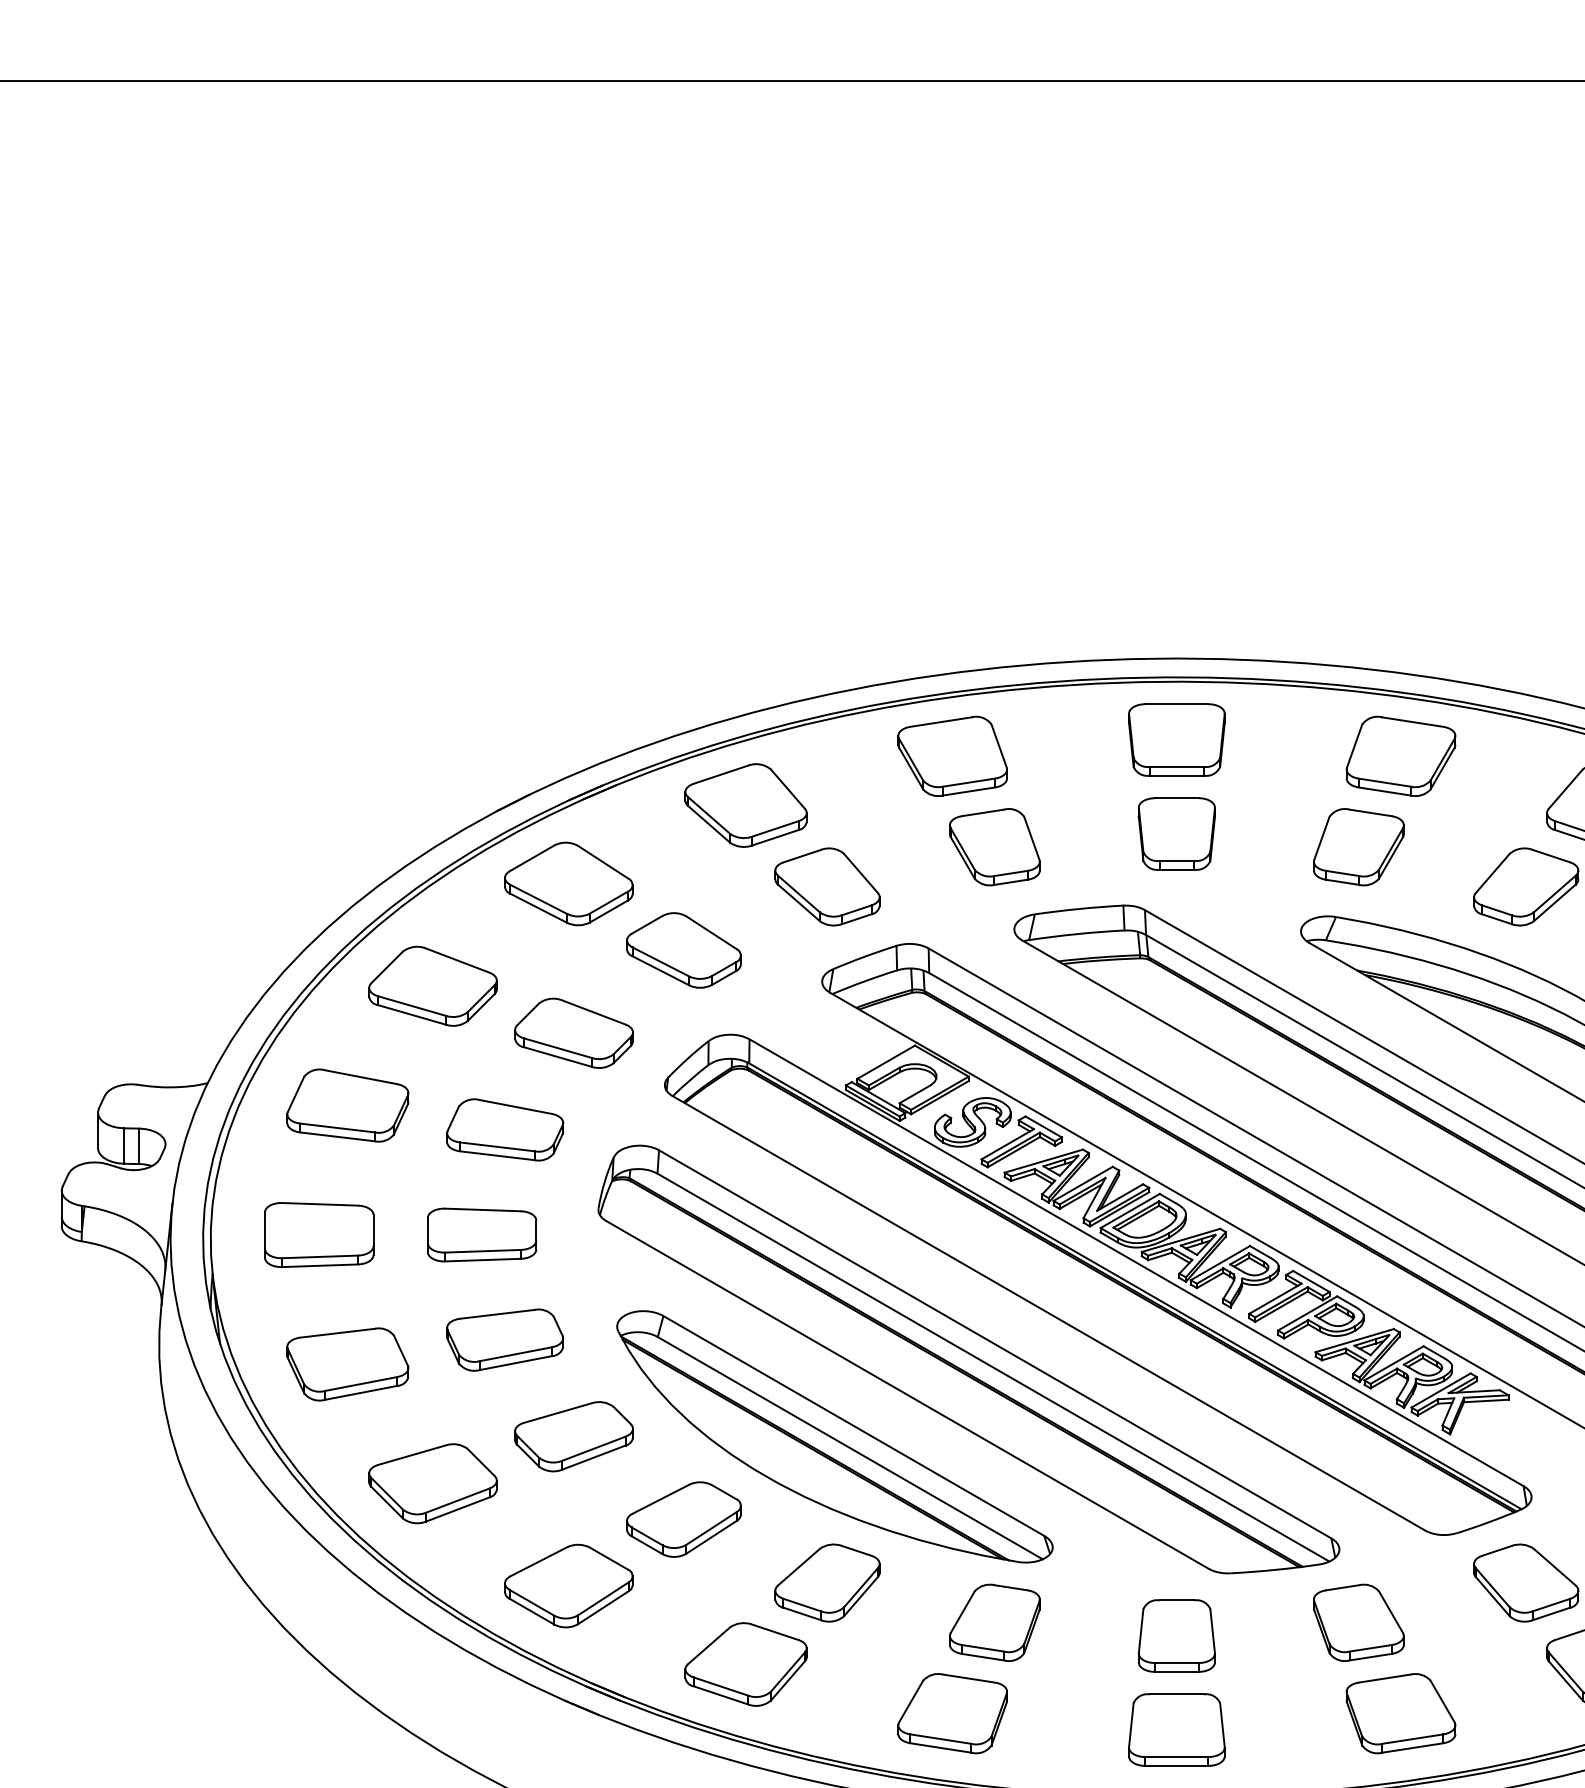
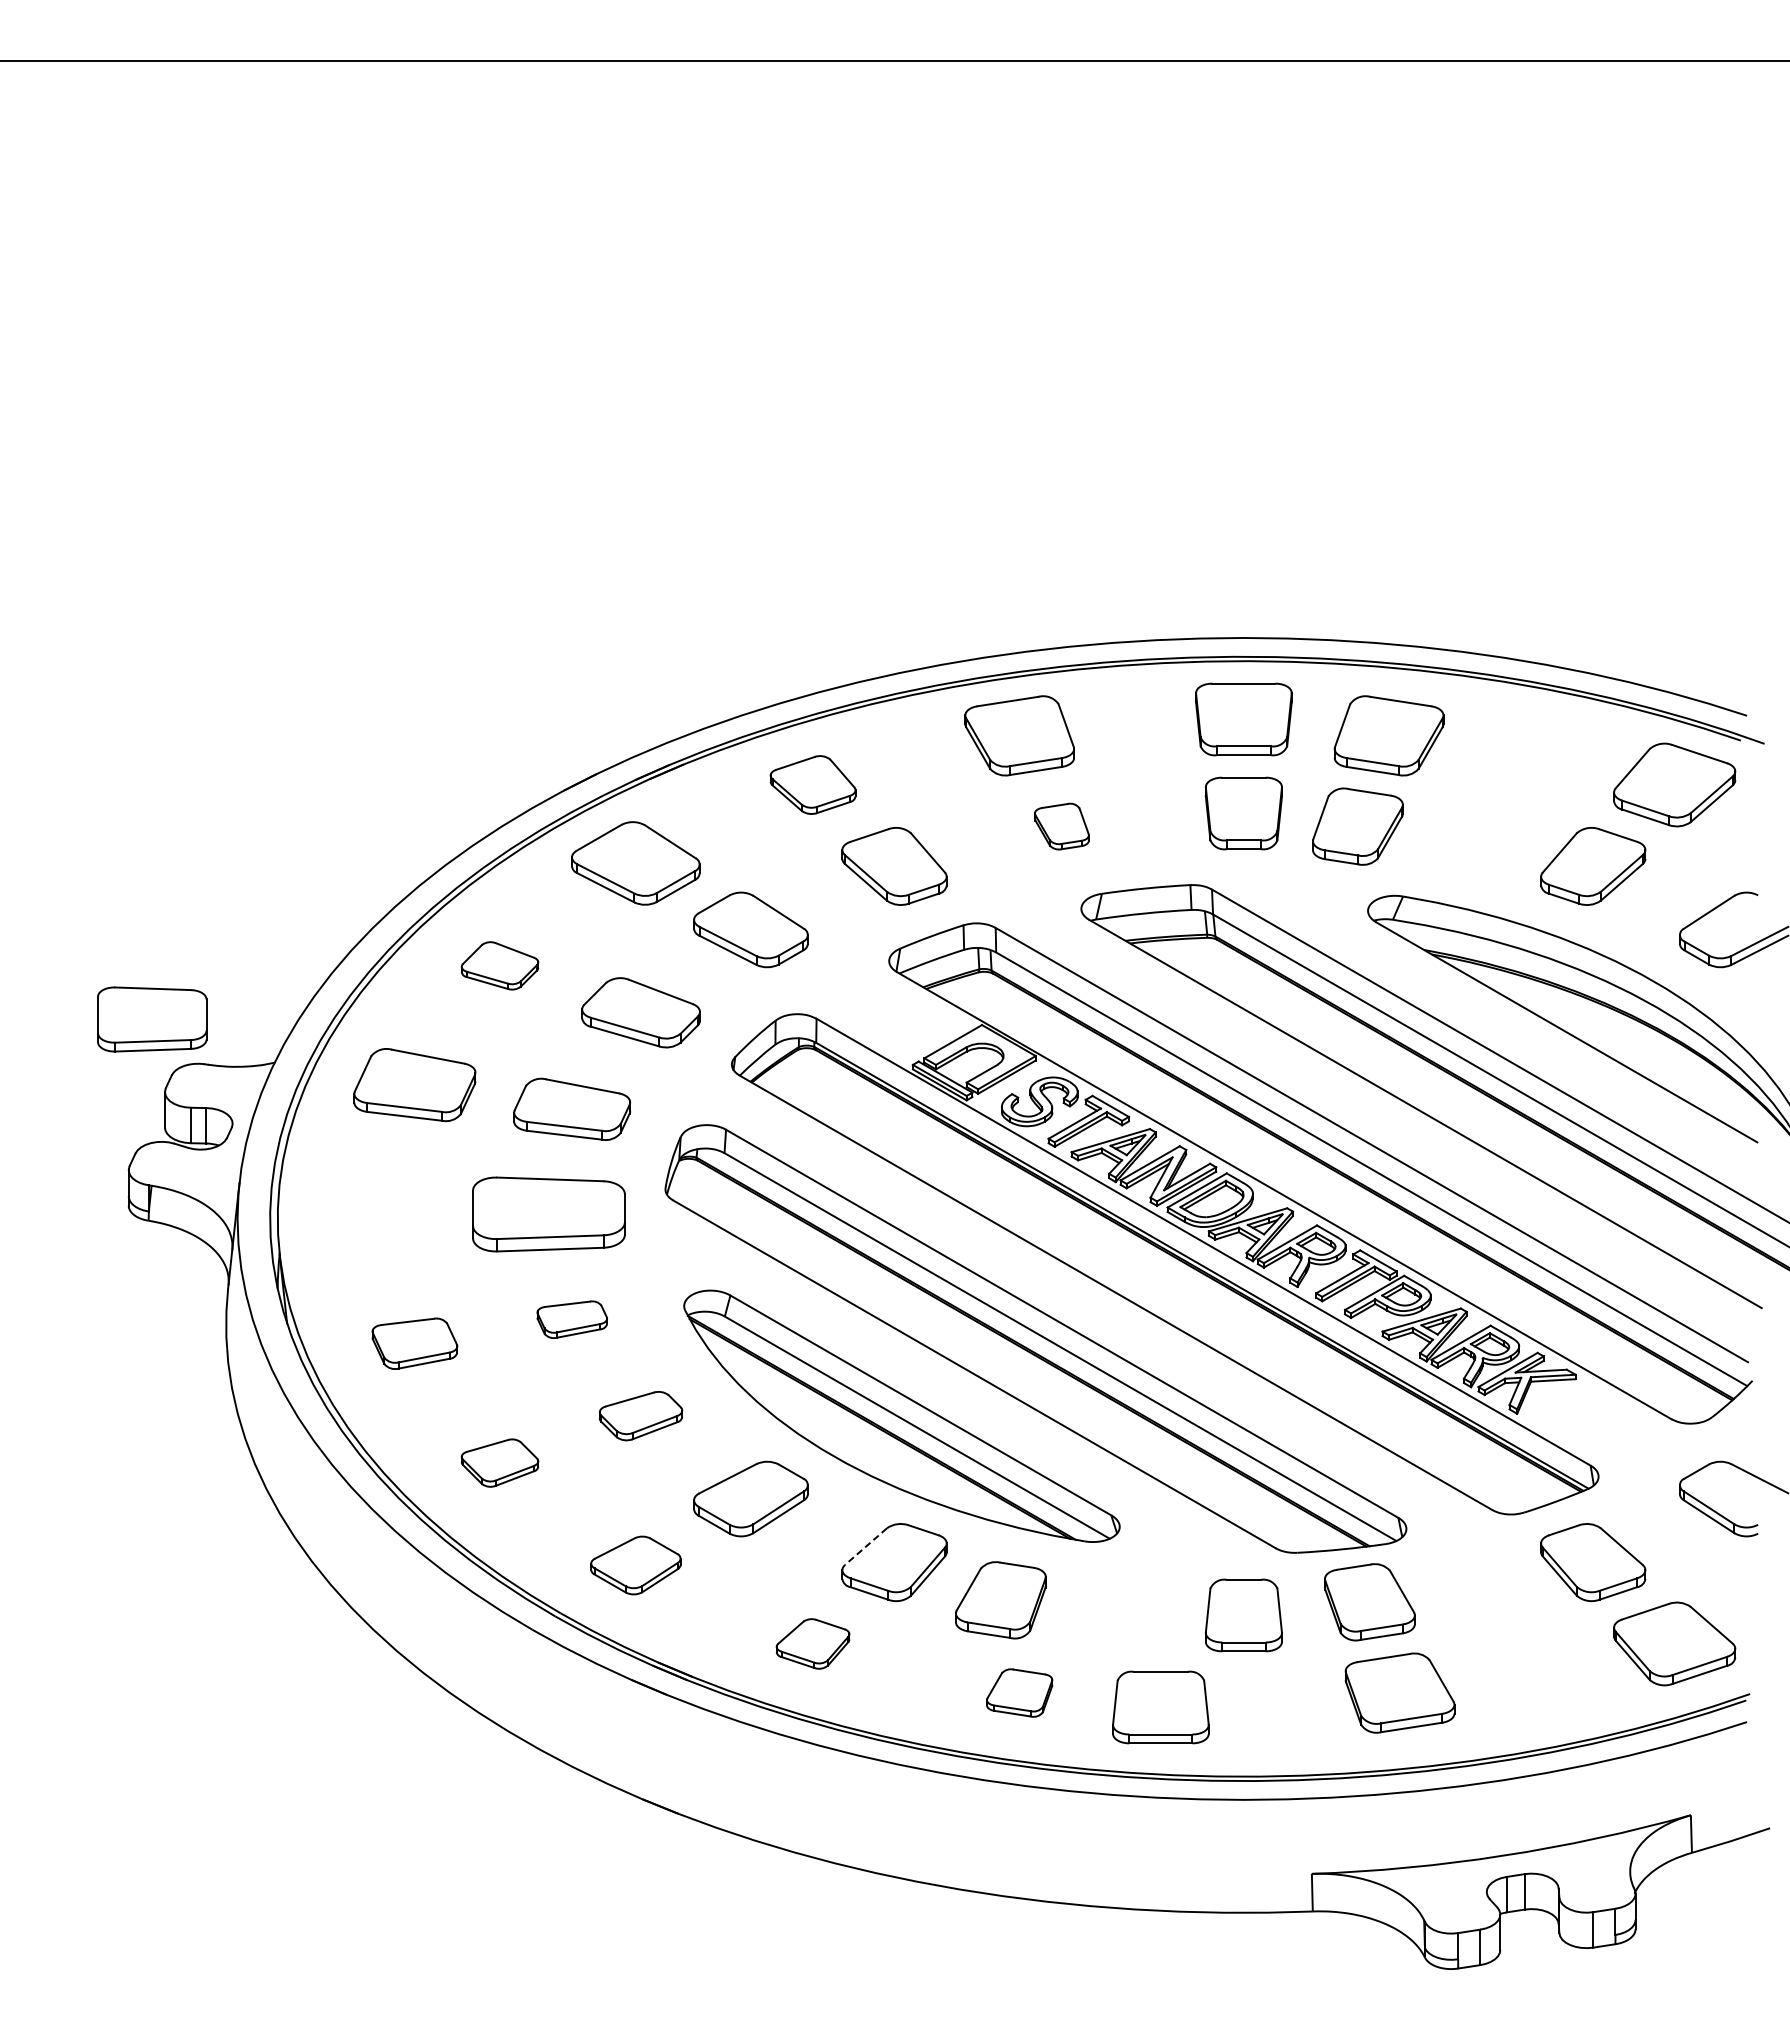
part: (1400, 756) -> (1388, 735), moved
part: (745, 805) -> (812, 784), size x0.7
part: (994, 847) -> (1061, 826), size x0.6
part: (1358, 847) -> (1357, 826), moved
part: (432, 986) -> (499, 965), size x0.6
part: (319, 1235) -> (152, 1019), moved
part: (482, 1235) -> (549, 1214), size x1.4
part: (505, 1340) -> (572, 1319), size x0.6
part: (347, 1364) -> (414, 1343), size x0.7
part: (573, 1436) -> (640, 1415), size x0.7
part: (432, 1483) -> (499, 1462), size x0.6
line: (799, 1567) -> (866, 1546), solid -> dashed
part: (568, 1586) -> (635, 1565), size x0.7
part: (994, 1623) -> (1000, 1600), moved
part: (1358, 1623) -> (1369, 1602), moved
part: (745, 1664) -> (812, 1643), size x0.6
part: (952, 1713) -> (1019, 1692), size x0.6
part: (1400, 1713) -> (1399, 1692), moved
part: (1176, 1730) -> (1160, 1707), moved

